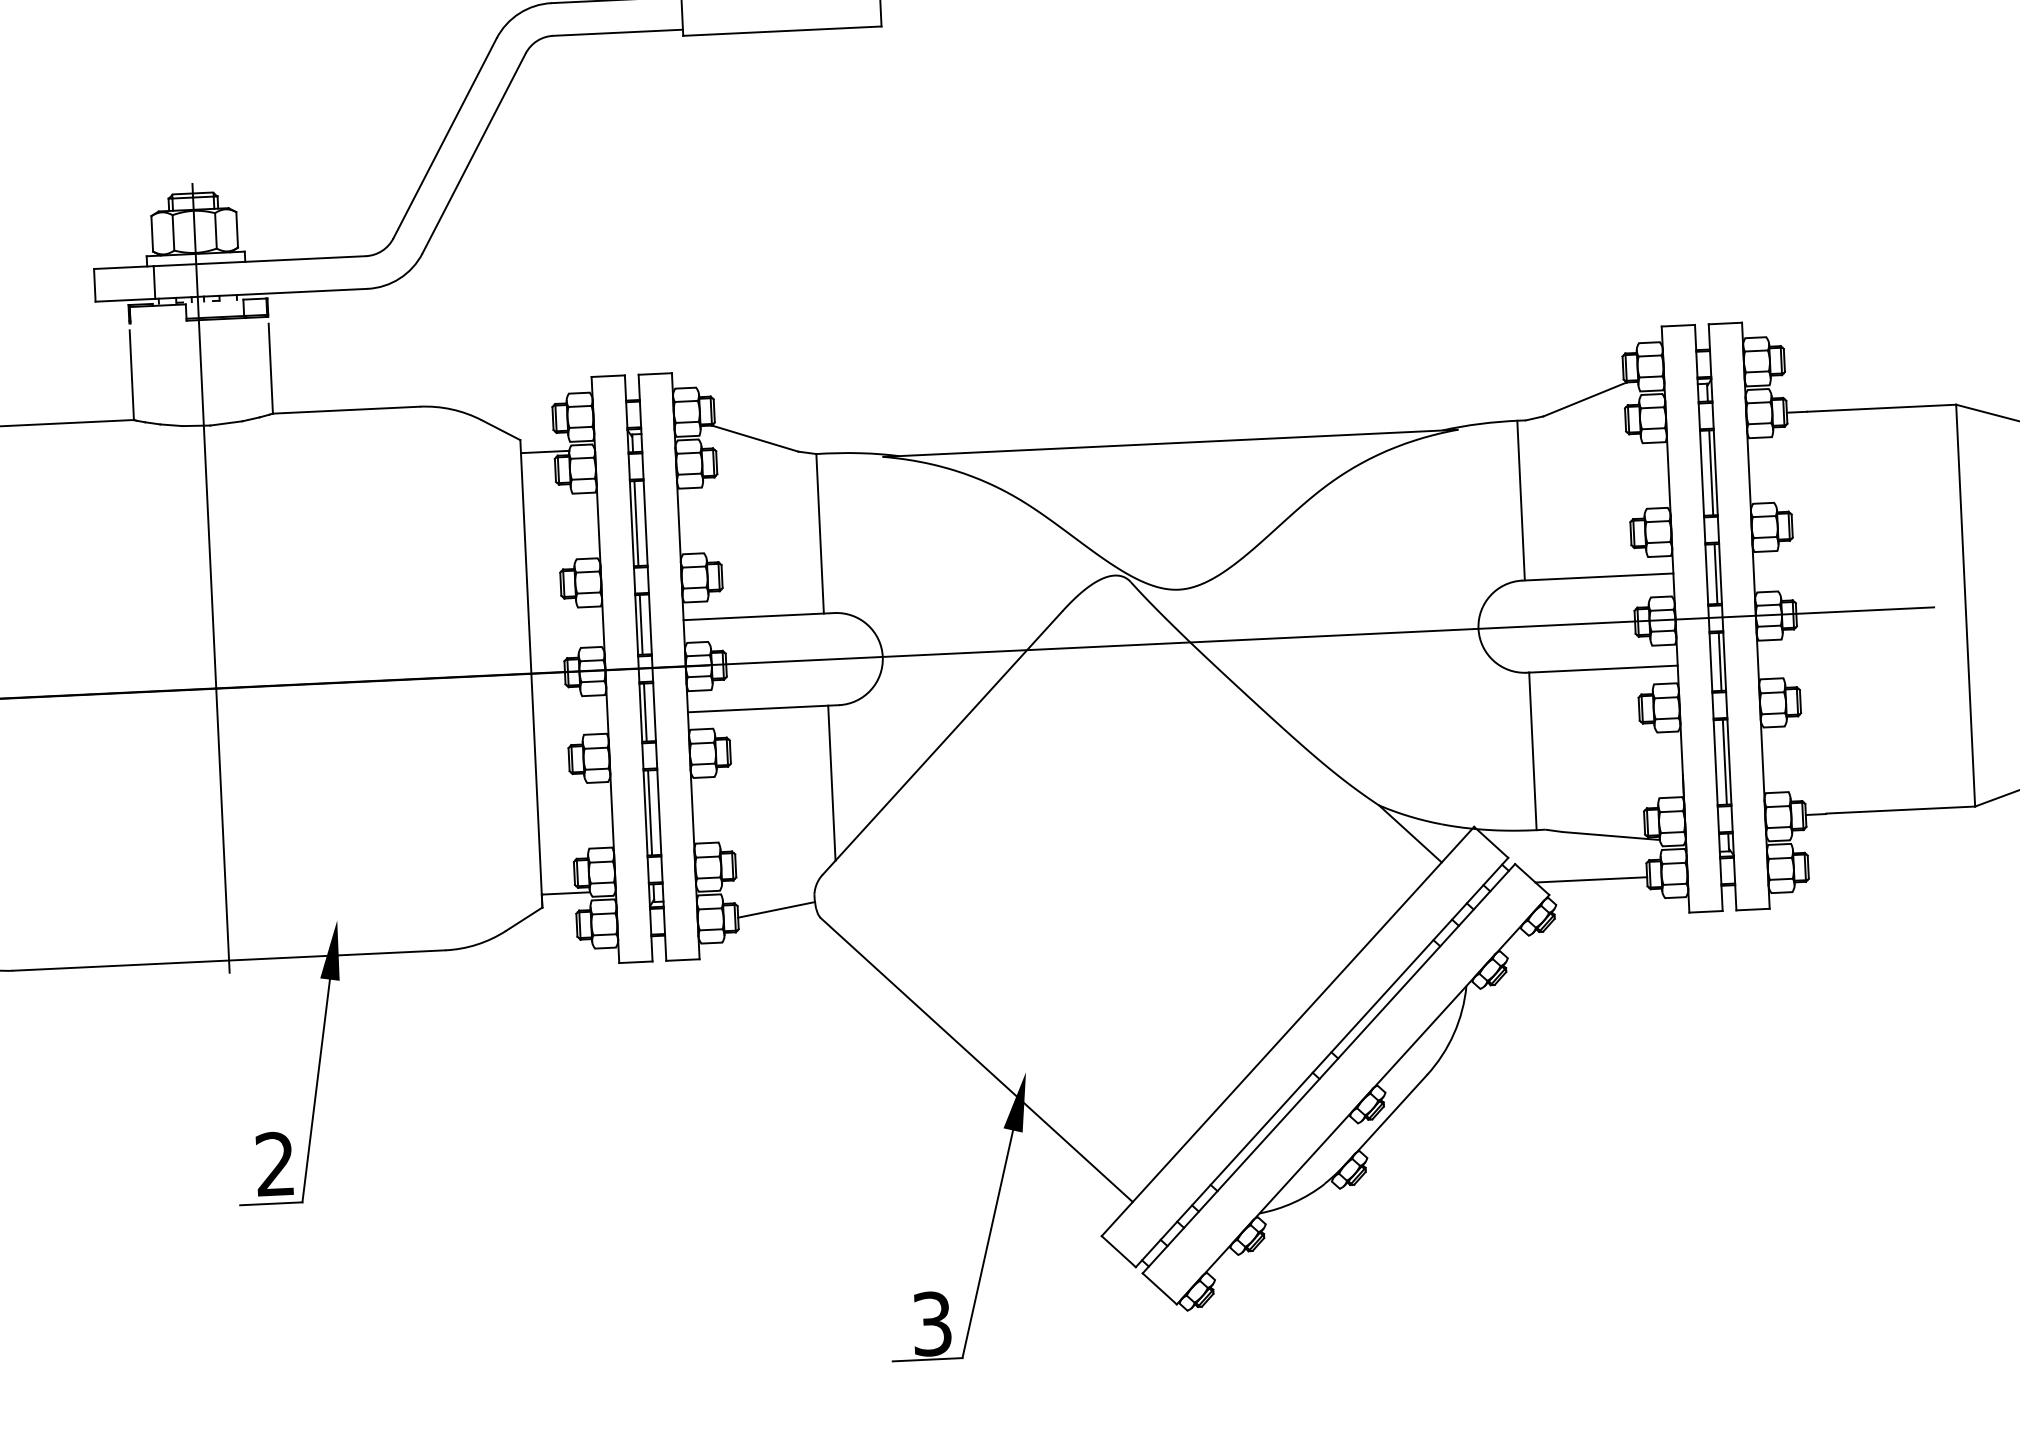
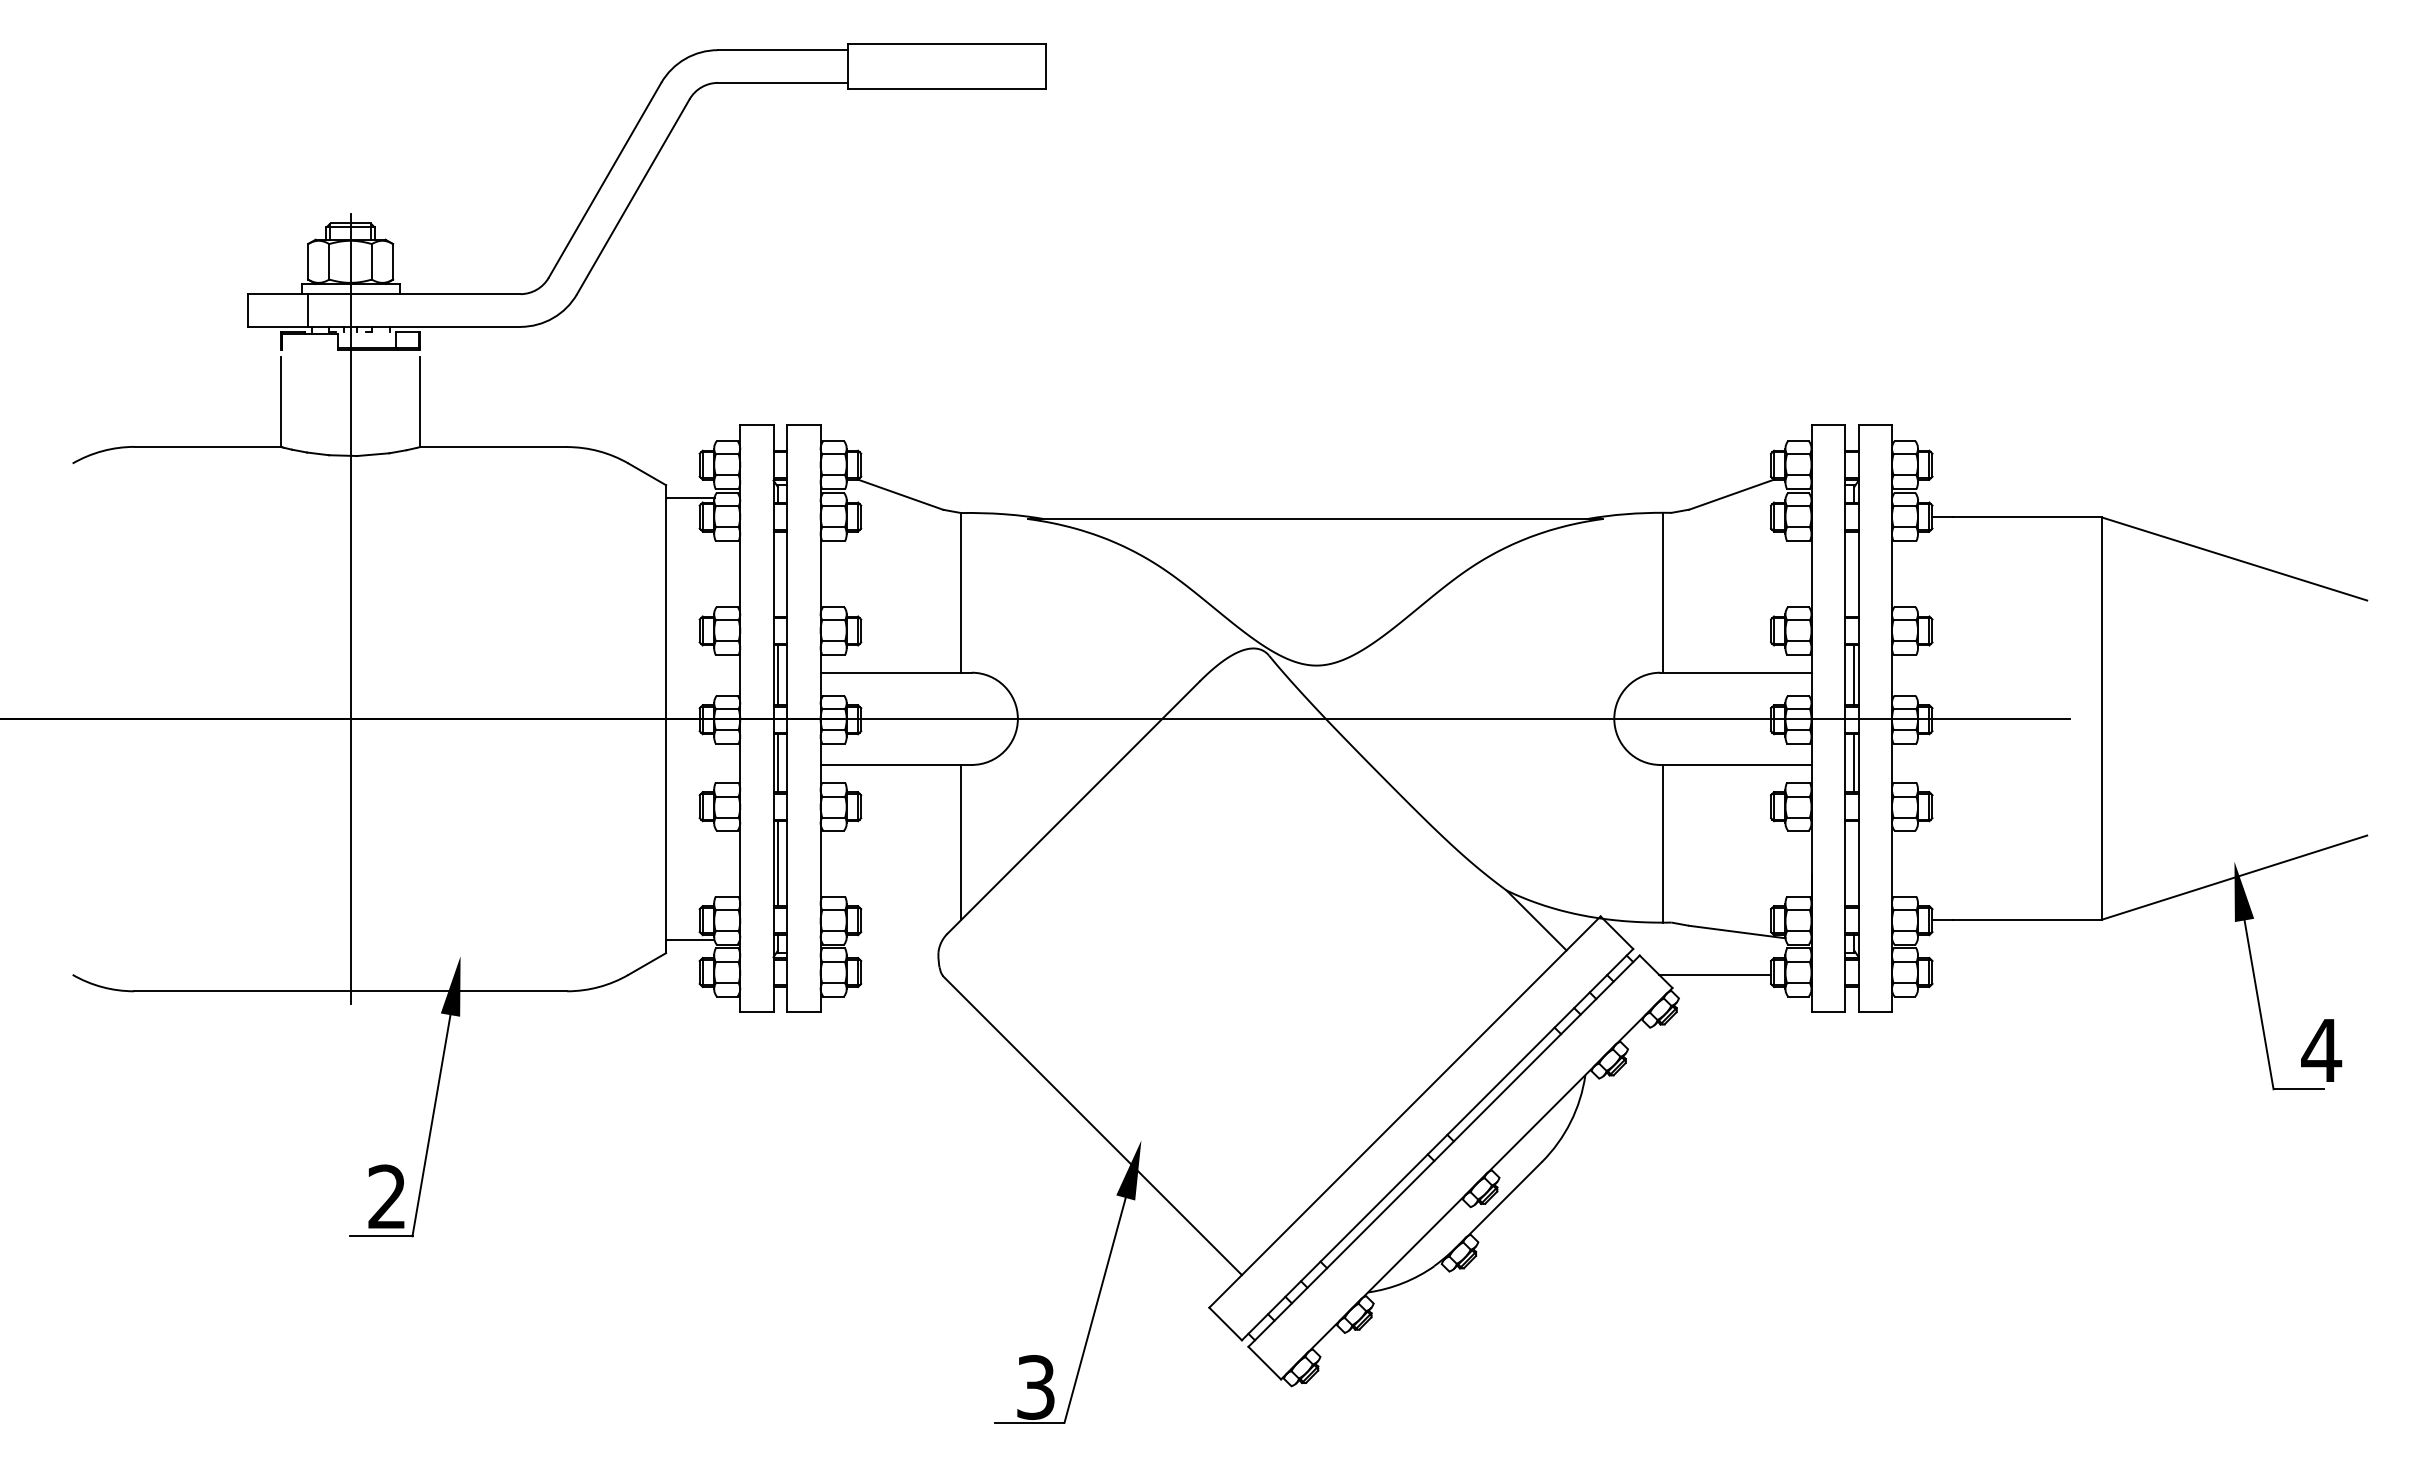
line: (1711, 472) -> (1854, 573), removed
line: (636, 523) -> (778, 573), removed
line: (1725, 762) -> (1854, 863), removed
line: (776, 909) -> (899, 966), removed

